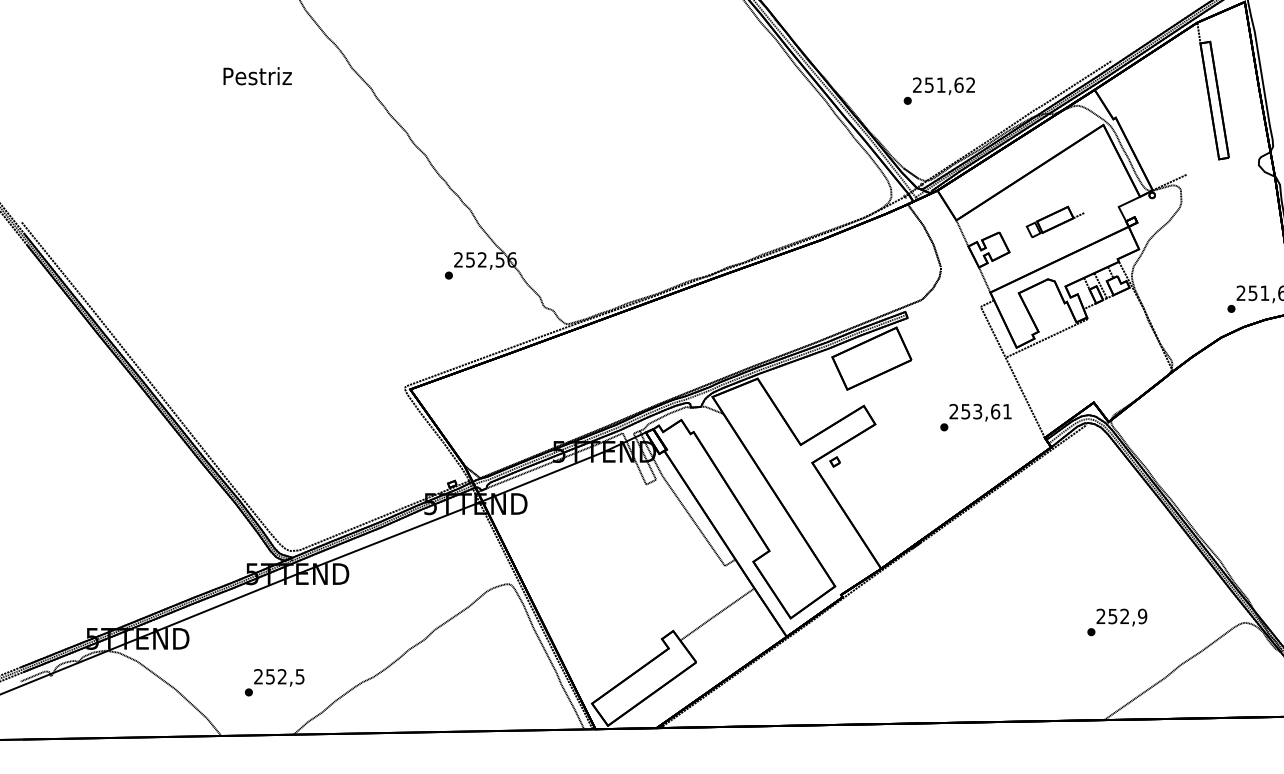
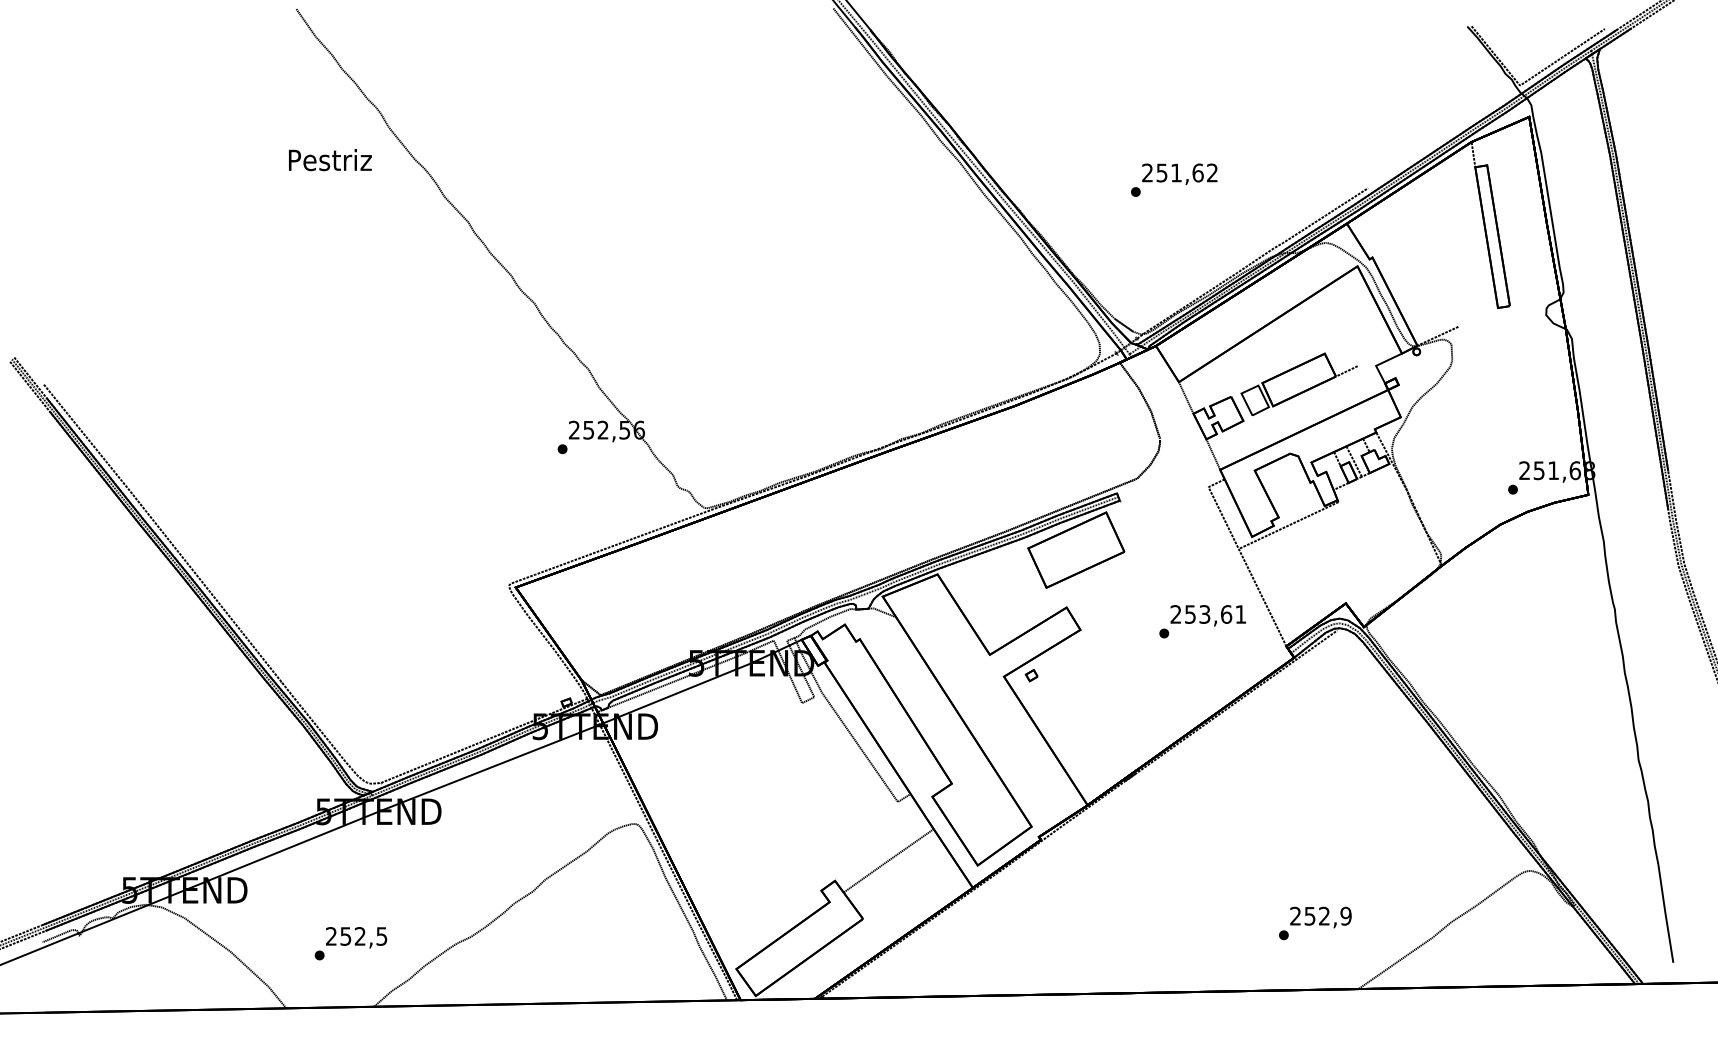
text: (257, 76) -> (330, 160), moved
text: (939, 90) -> (1174, 179), moved
part: (1054, 221) -> (1298, 383), size x1.67
text: (1117, 622) -> (1315, 923), moved

